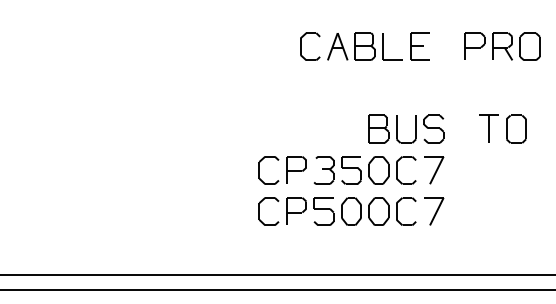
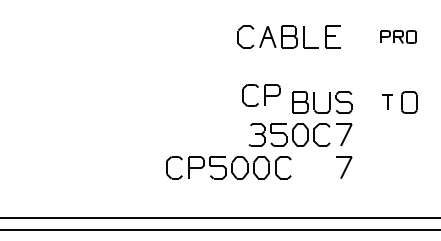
part: (502, 46) -> (398, 36), size x0.6
part: (488, 128) -> (387, 101), size x0.7
part: (282, 170) -> (261, 95), moved
part: (337, 211) -> (228, 167), moved

